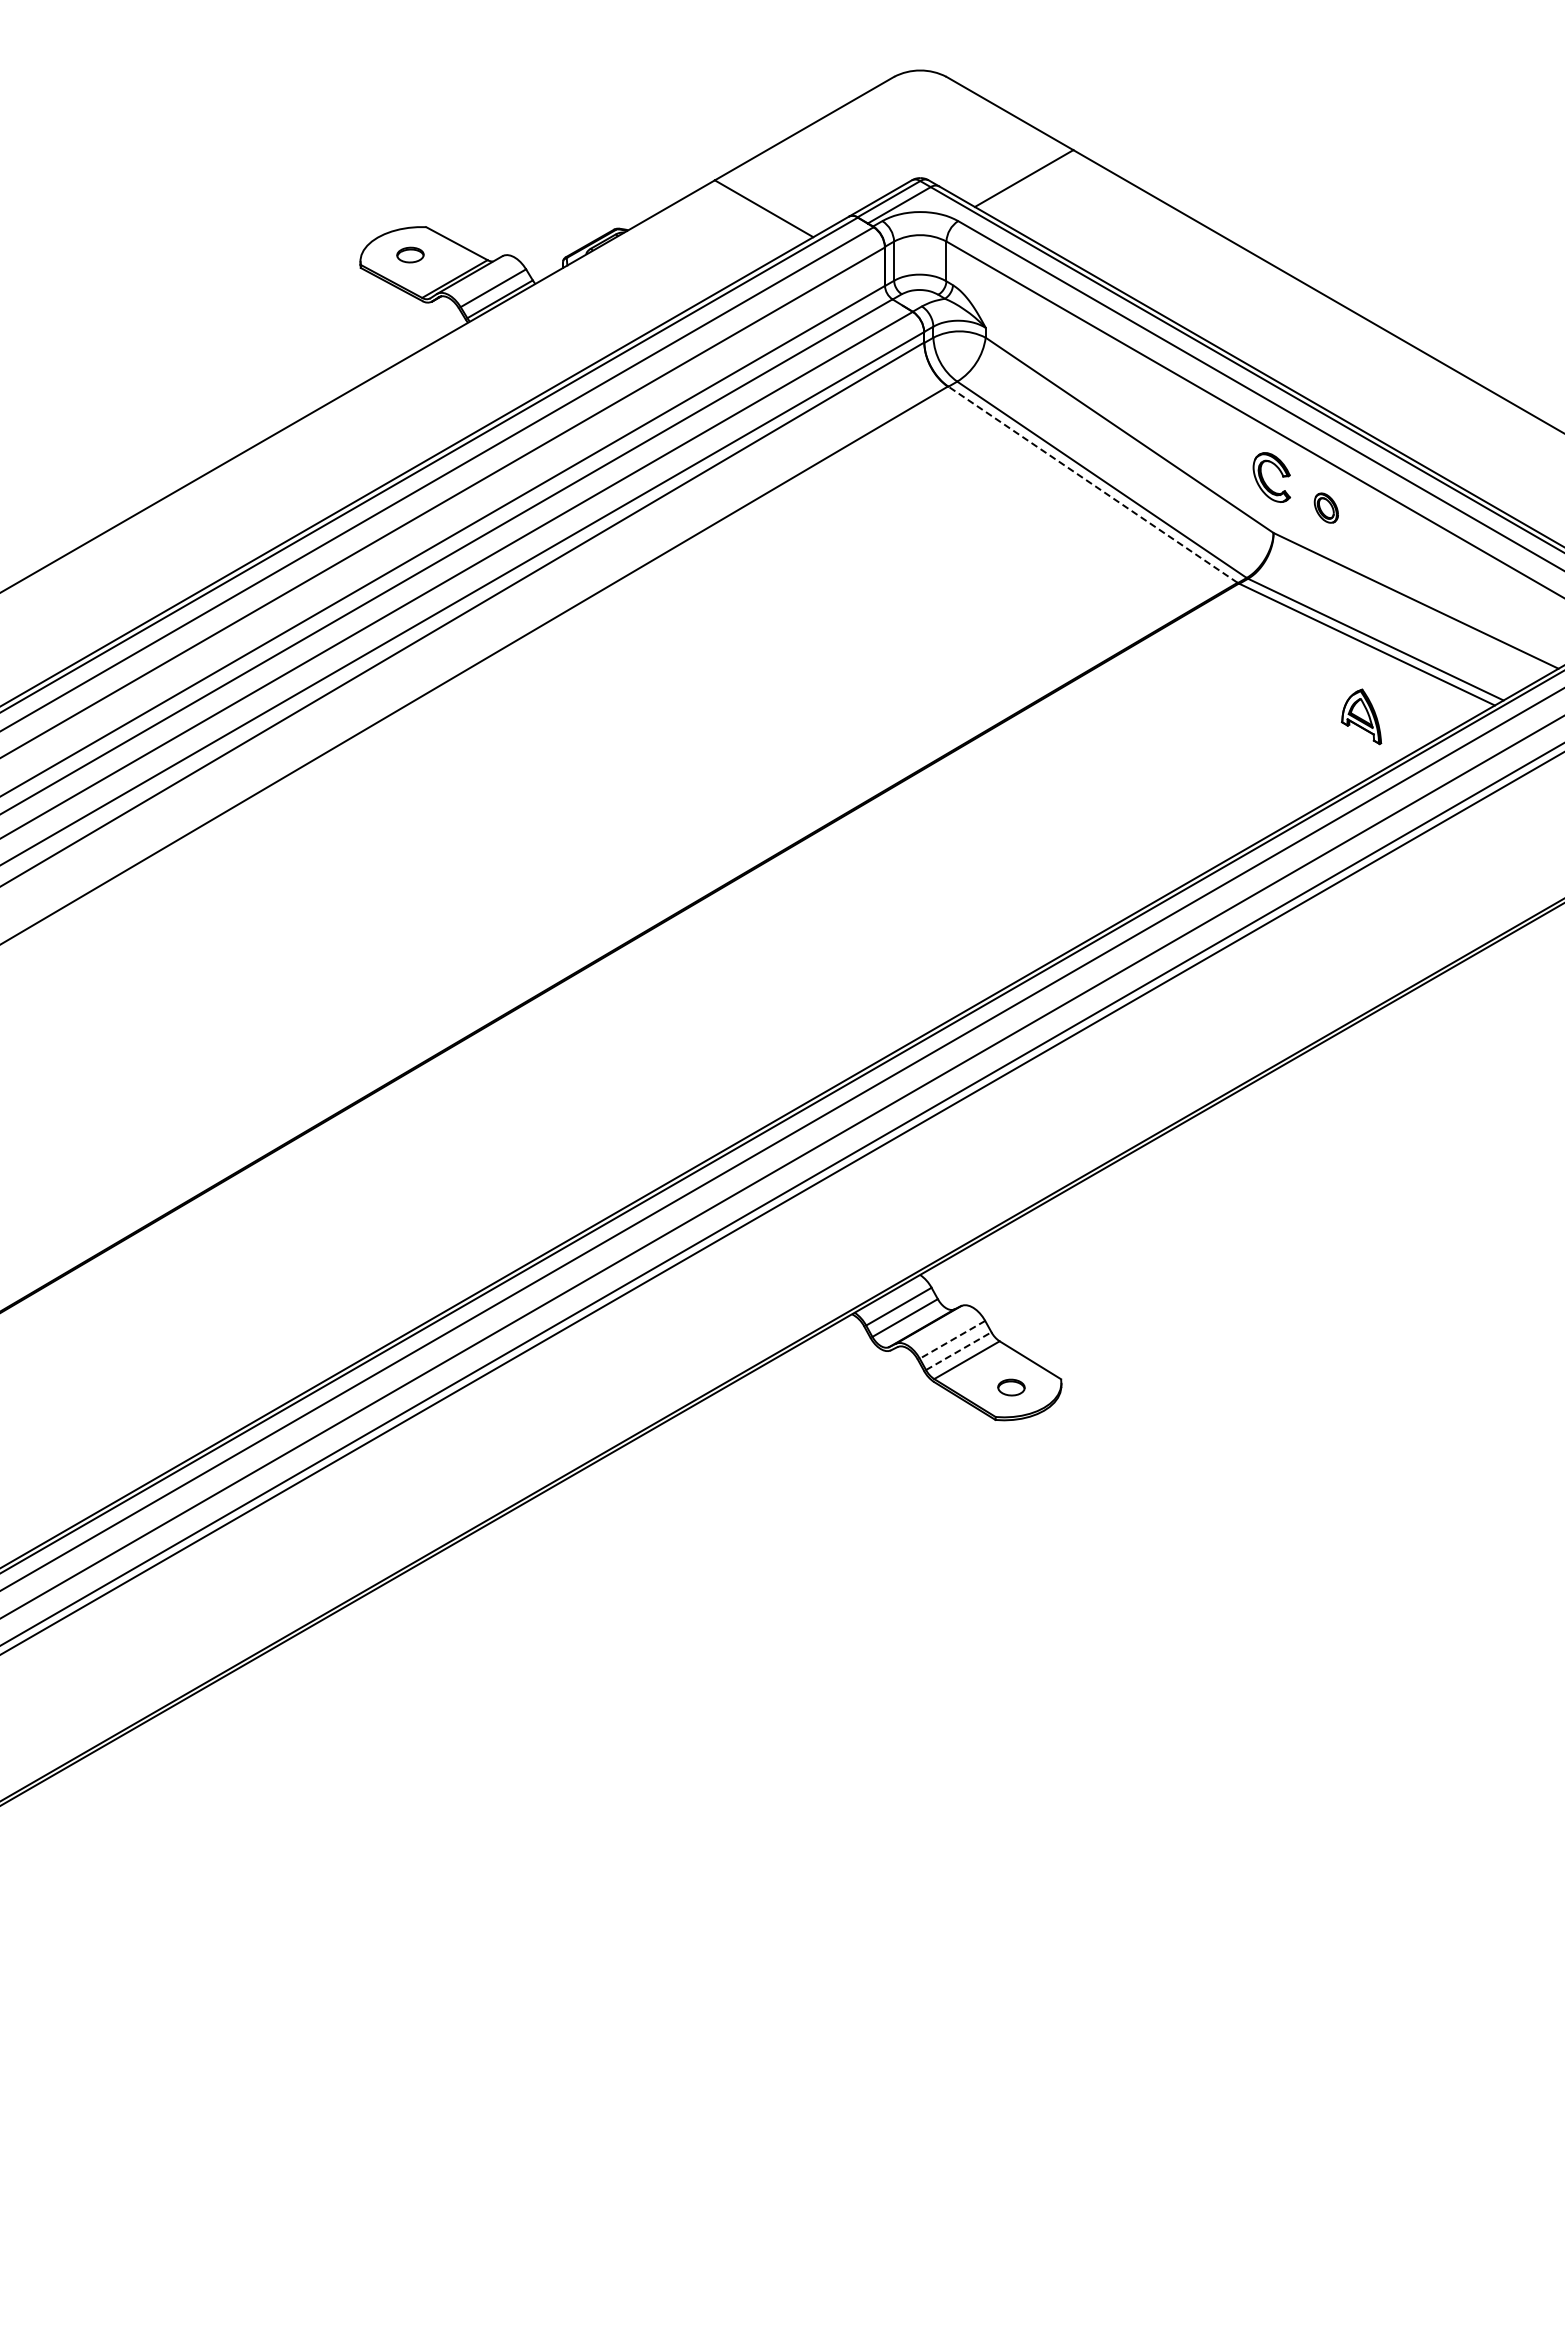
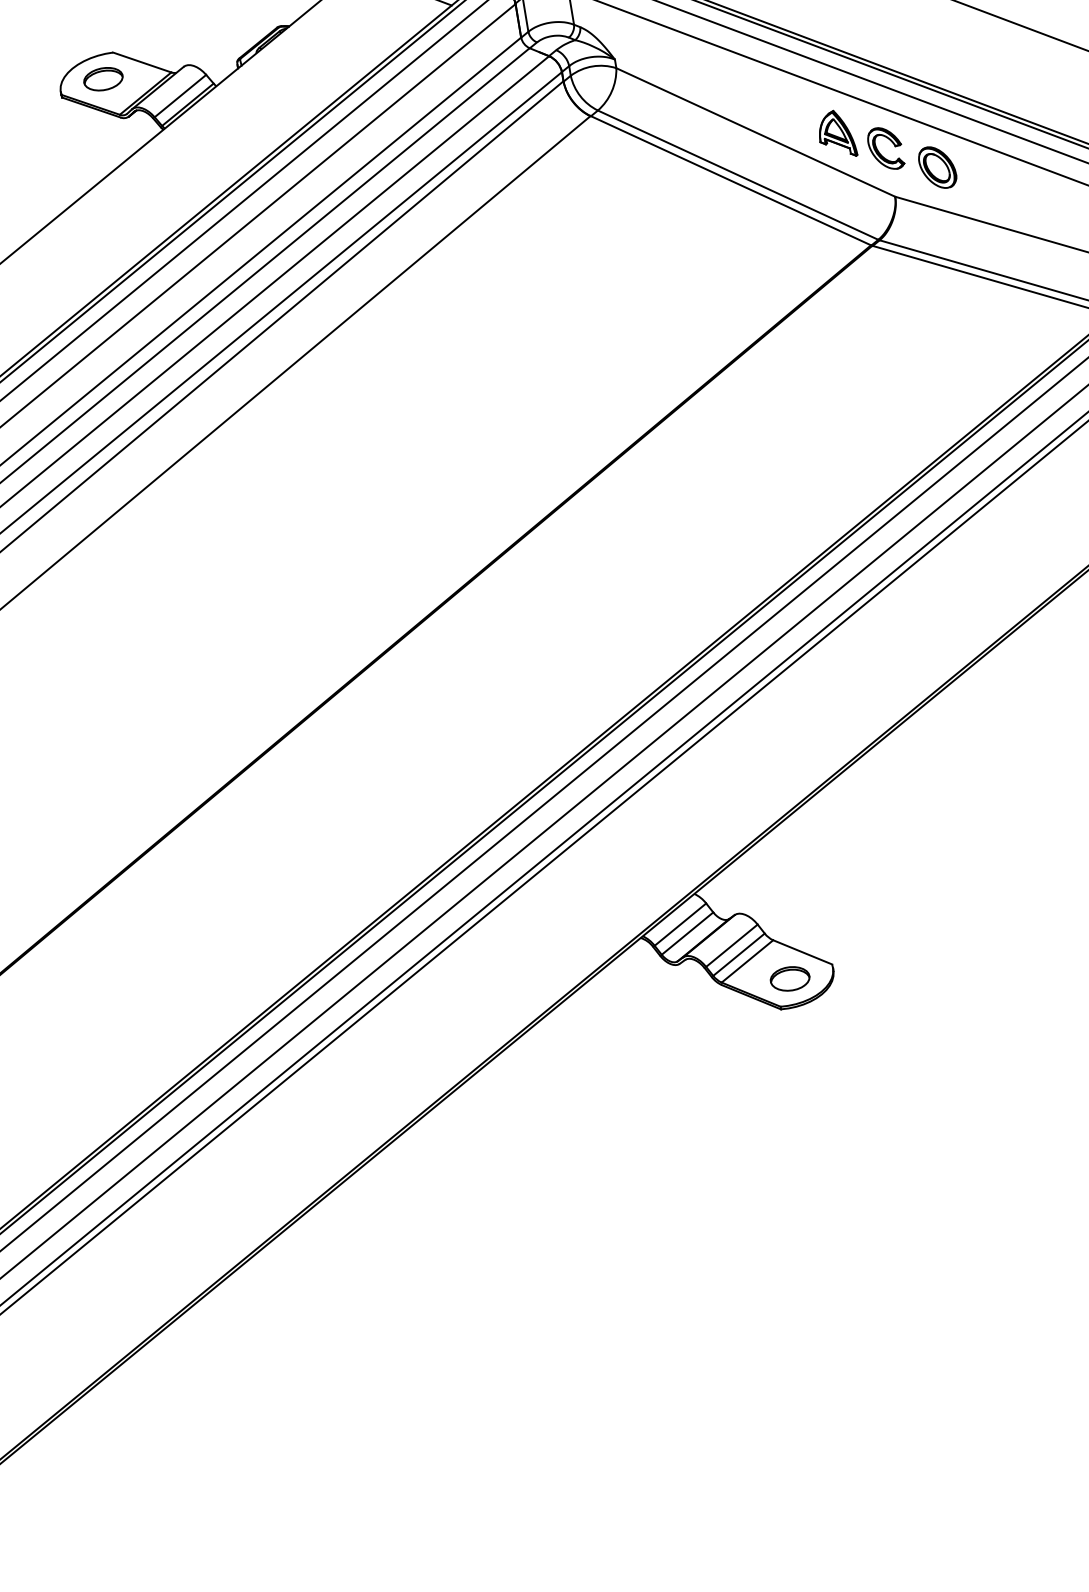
part: (410, 254) -> (103, 78), size x1.67
line: (1092, 484) -> (730, 180), dashed -> solid
part: (1326, 507) -> (937, 166), size x1.67
part: (1361, 716) -> (836, 134), moved
line: (952, 1339) -> (731, 945), dashed -> solid
line: (958, 1351) -> (738, 955), dashed -> solid
part: (1011, 1387) -> (790, 978), size x1.67

